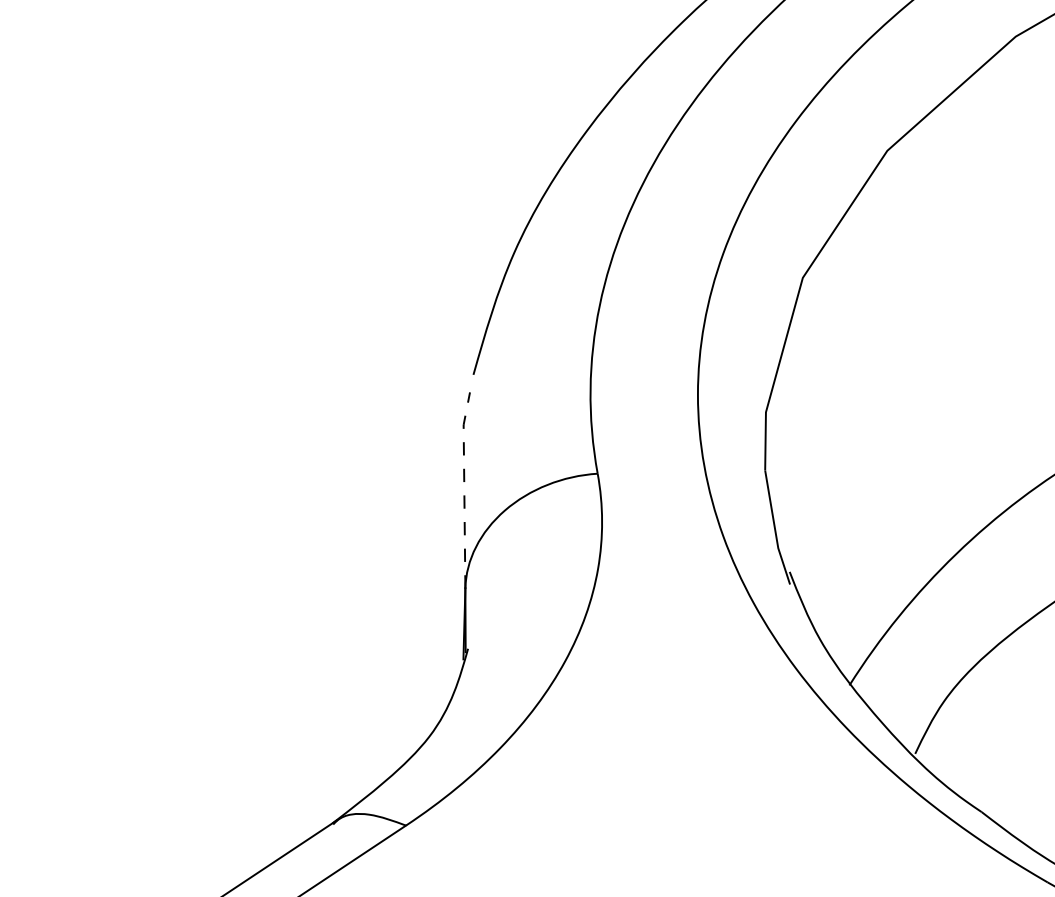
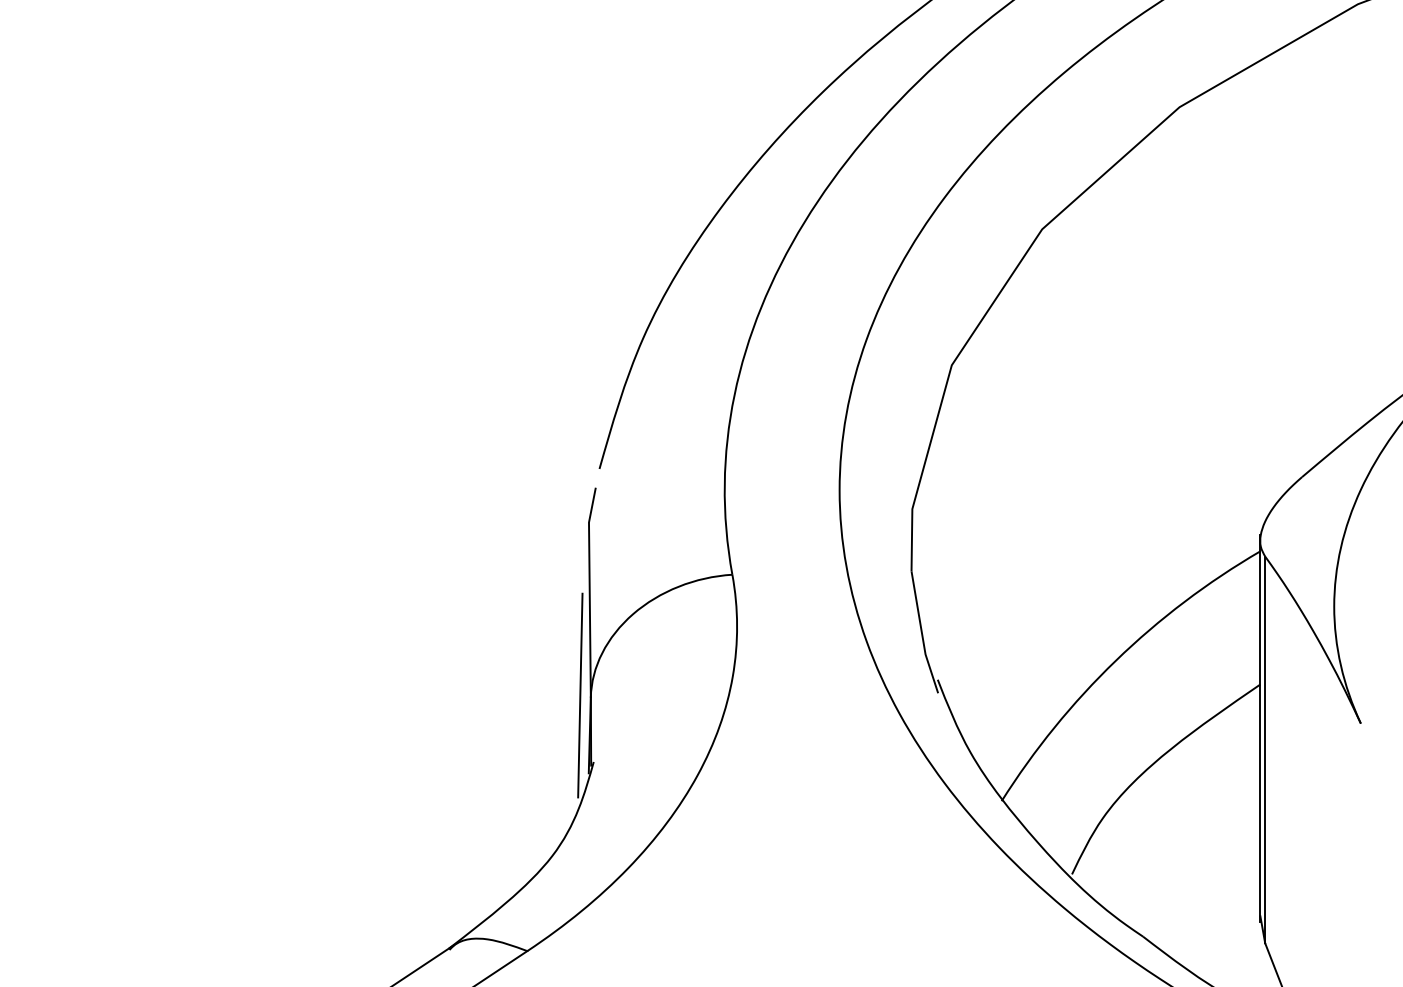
line: (464, 489) -> (589, 591), dashed -> solid
line: (455, 586) -> (580, 695), added

